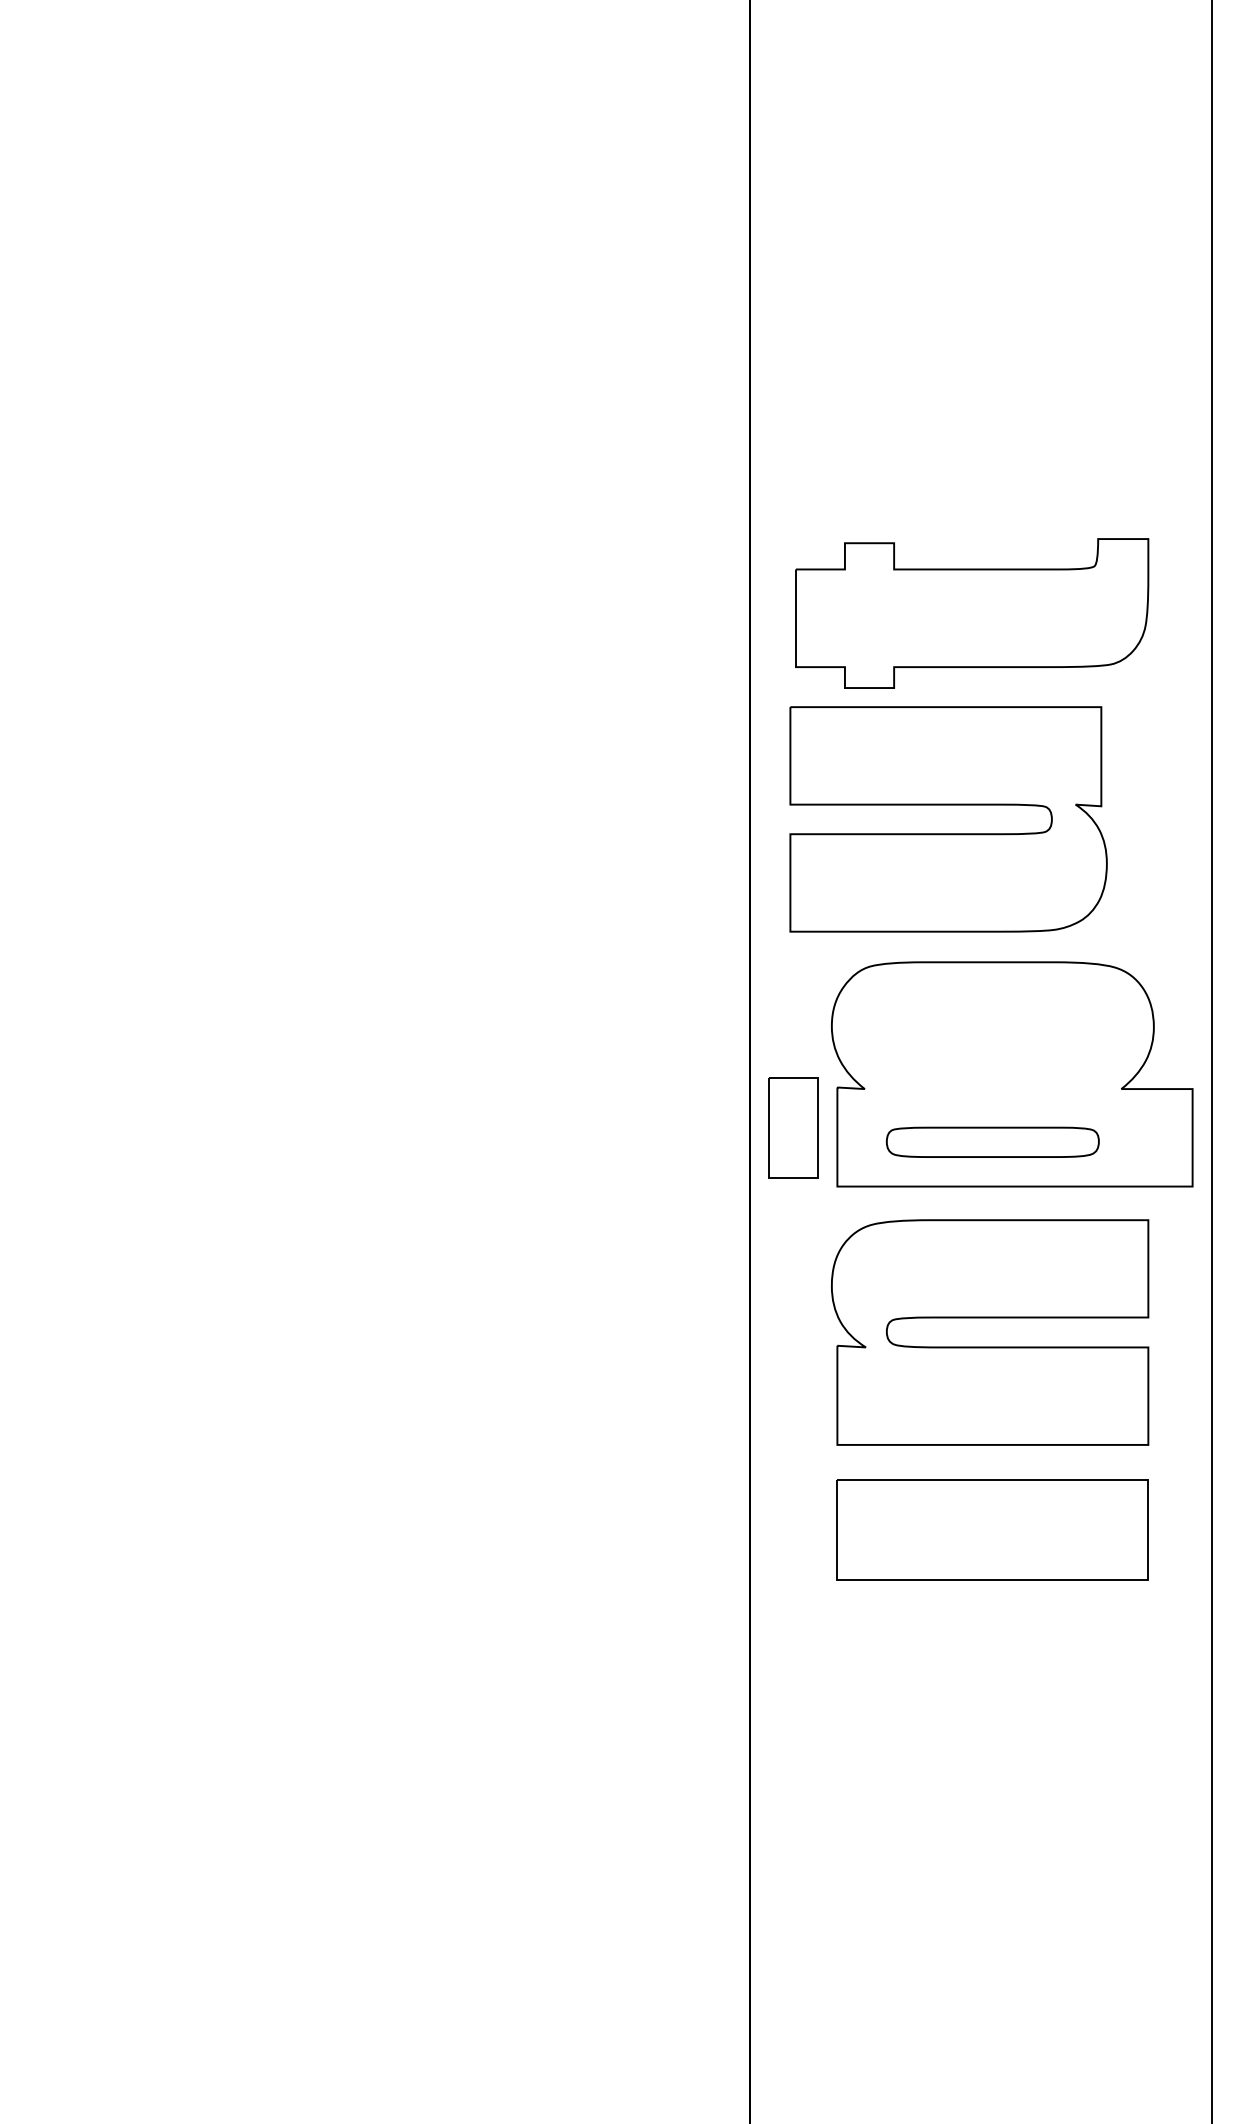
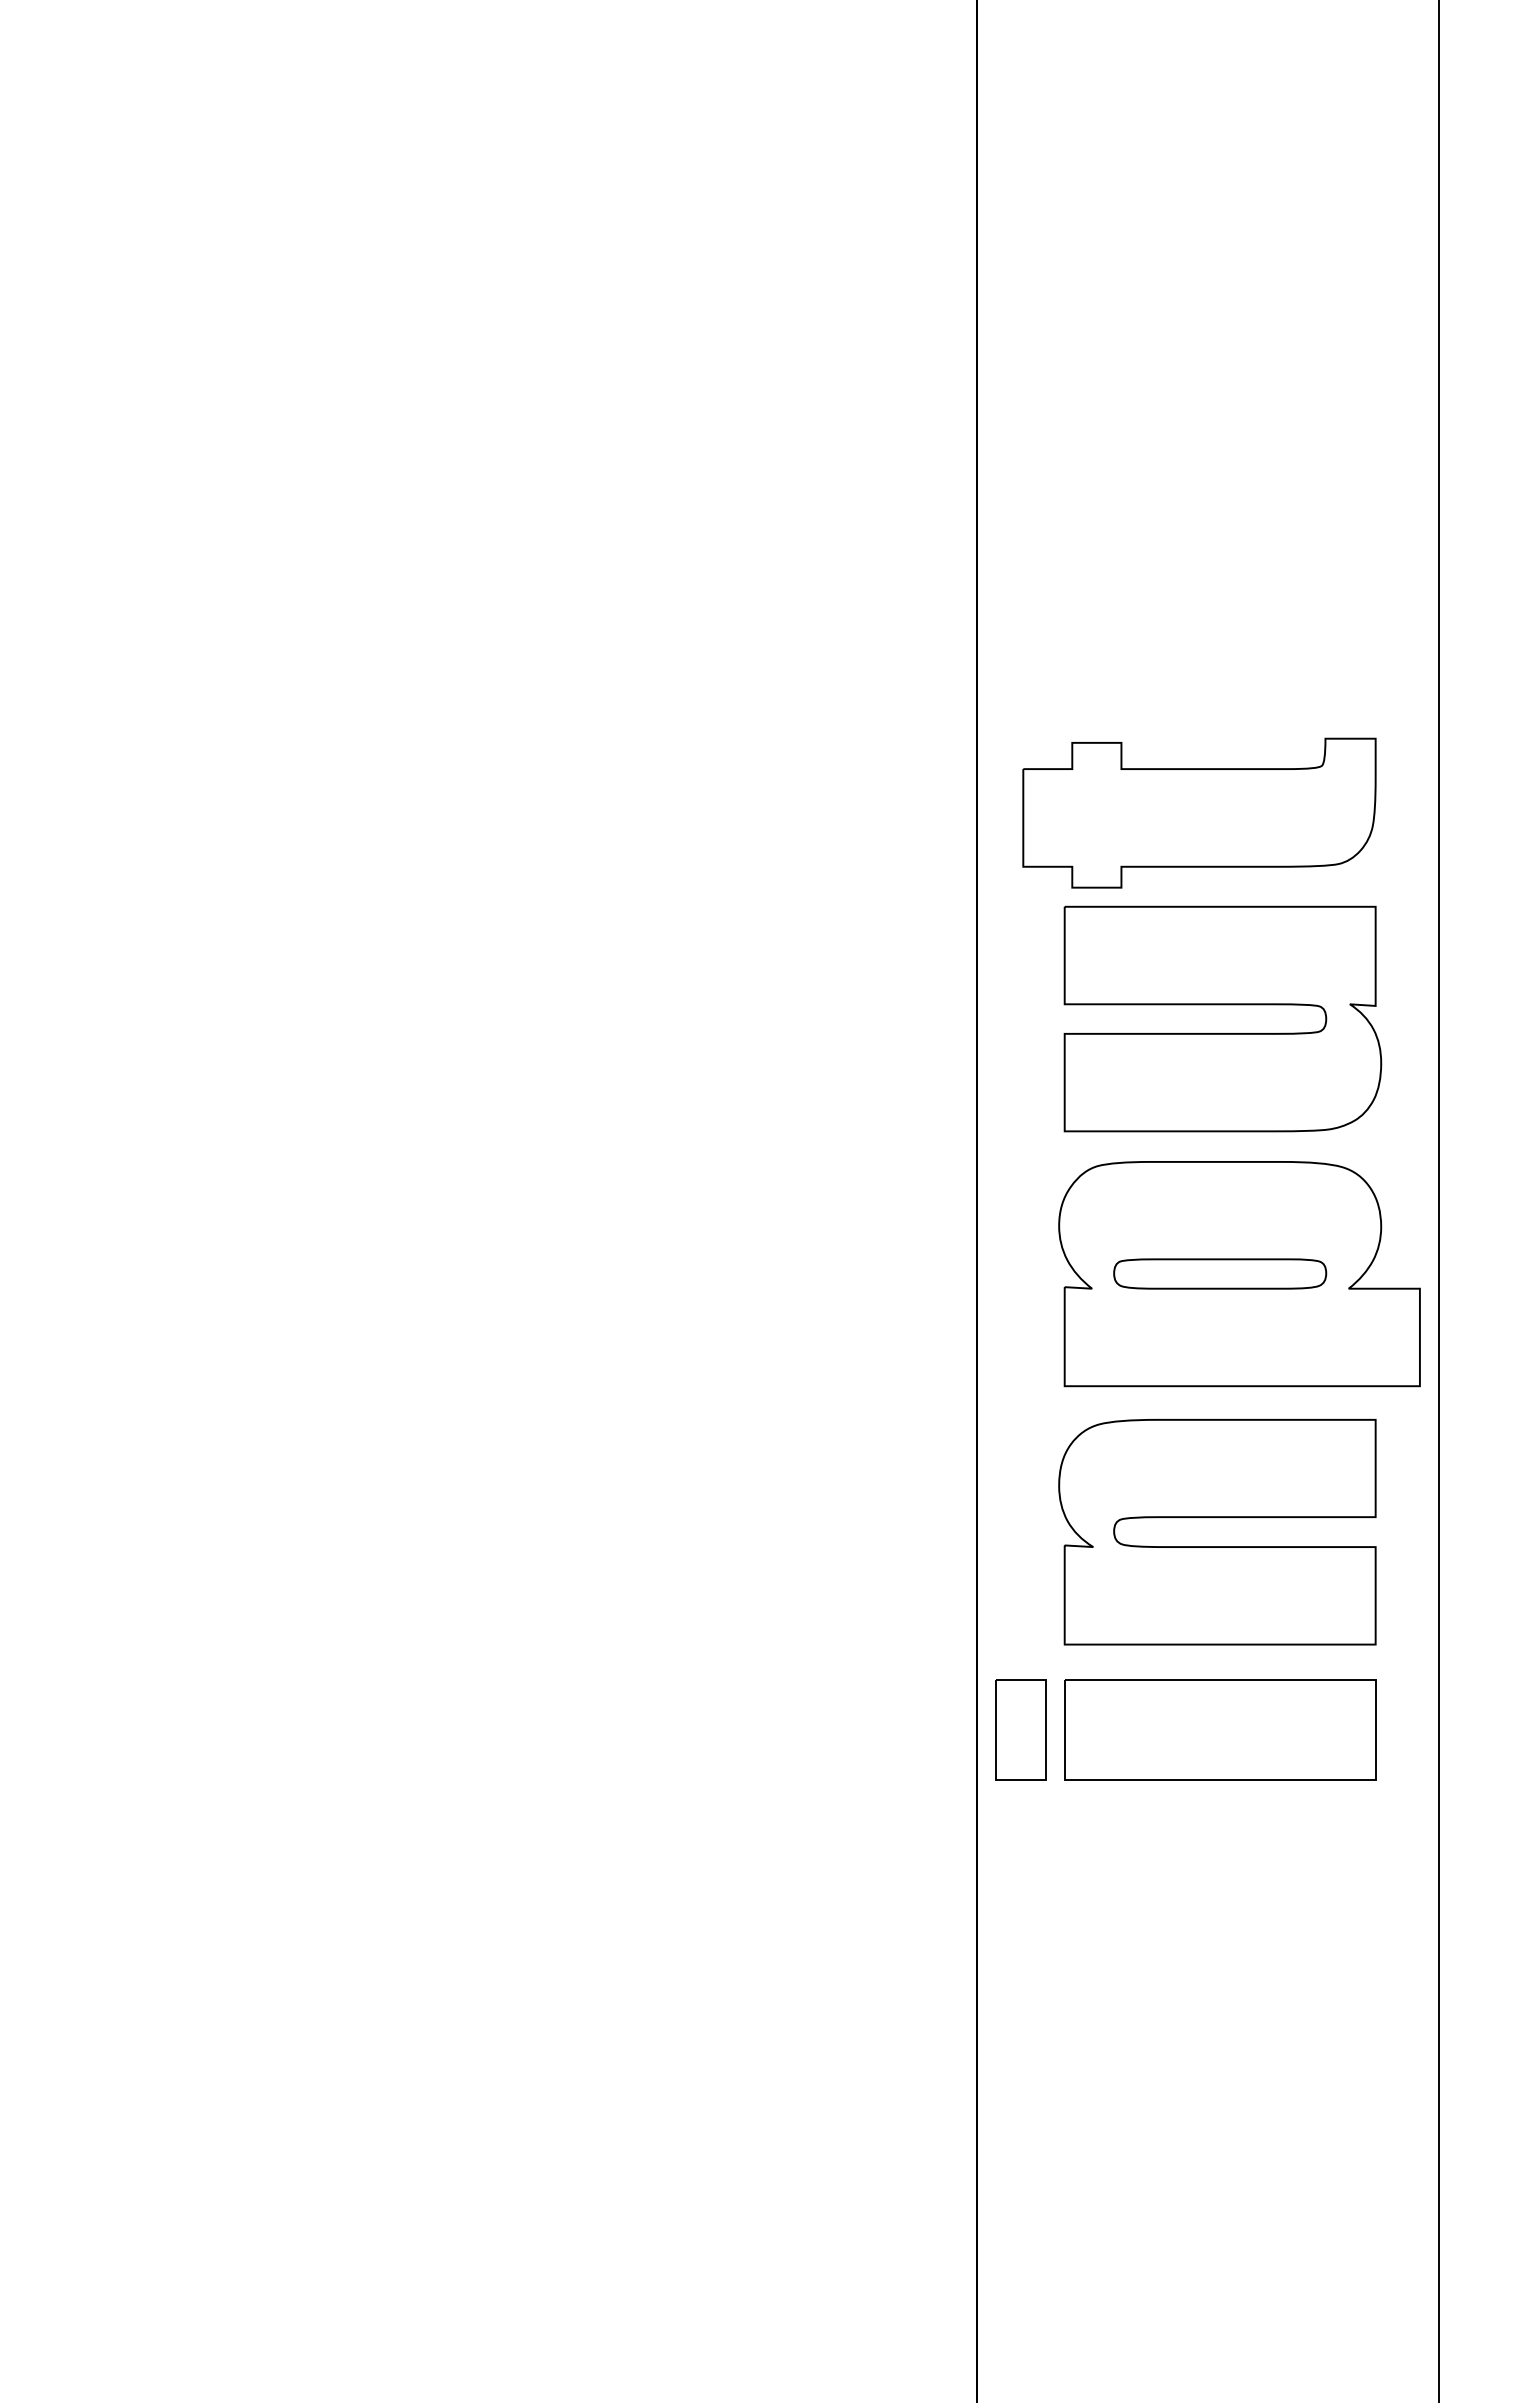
part: (948, 805) -> (1222, 1005), moved
part: (793, 1127) -> (1020, 1729), moved
part: (993, 1141) -> (1220, 1273), moved

